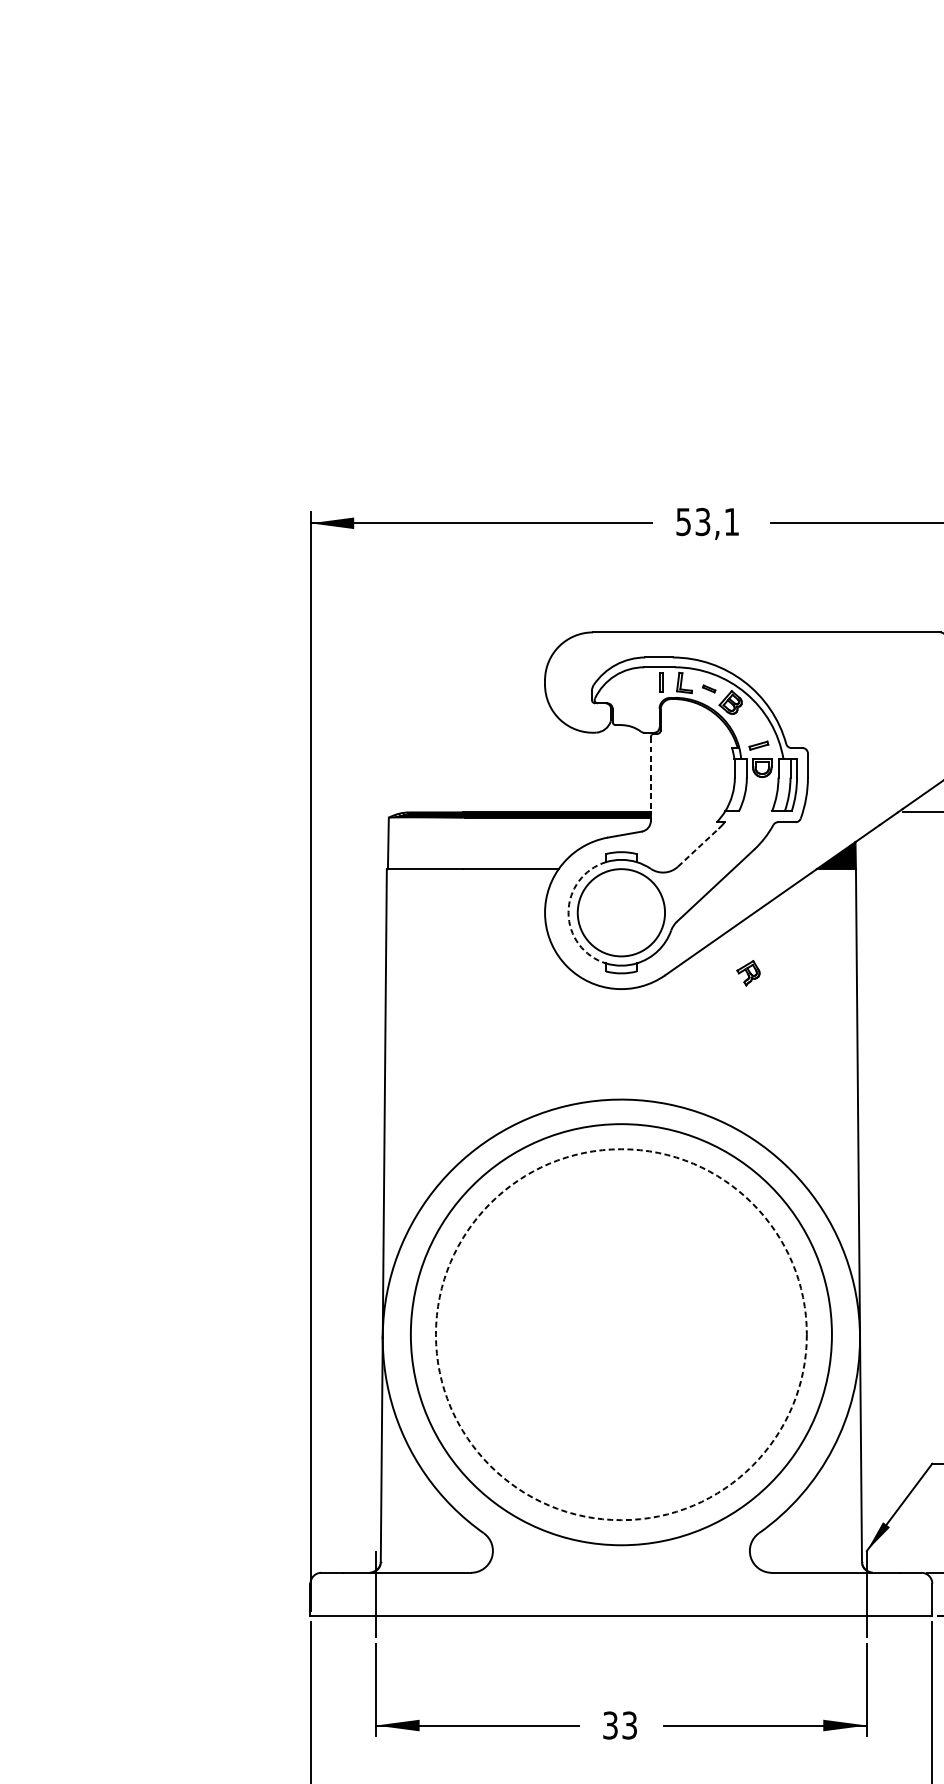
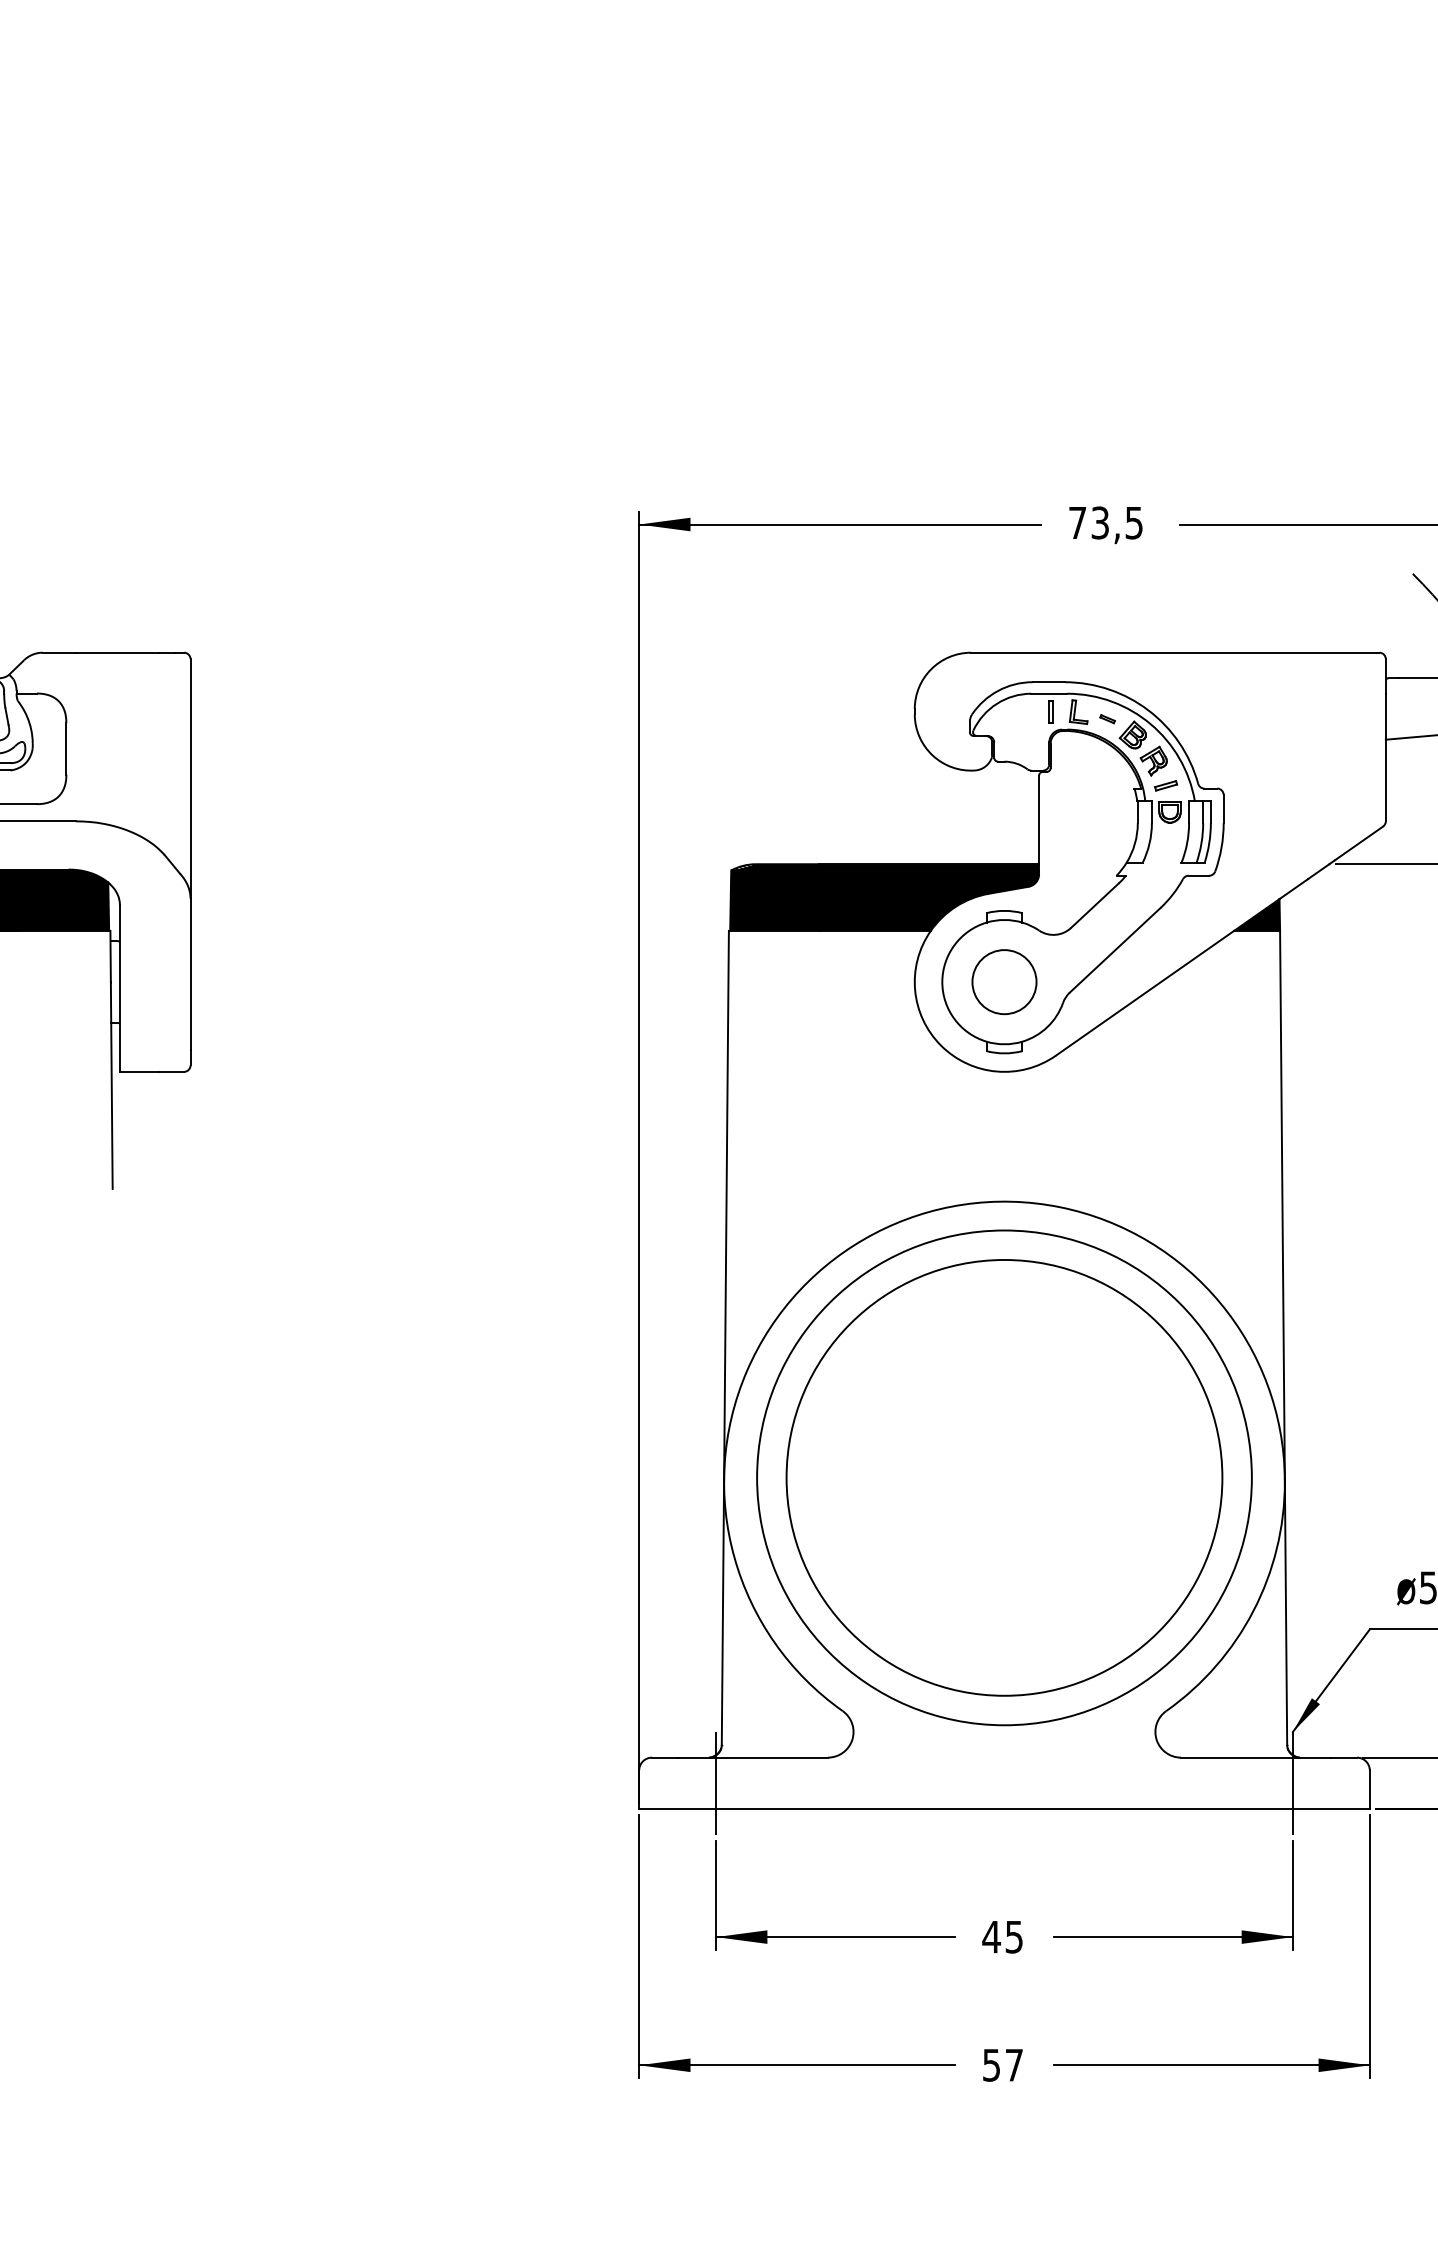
text: (707, 522) -> (1105, 523), 53,1 -> 73,5
line: (651, 775) -> (1039, 820), dashed -> solid
fill: (519, 843) -> (884, 900), added
line: (698, 847) -> (1094, 905), dashed -> solid
arc: (568, 913) -> (942, 982), dashed -> solid
circle: (621, 913) -> (1004, 982), size x0.62
part: (748, 972) -> (1153, 760), moved
circle: (621, 1334) -> (1004, 1477), dashed -> solid
text: (619, 1725) -> (1002, 1936), 33 -> 45

